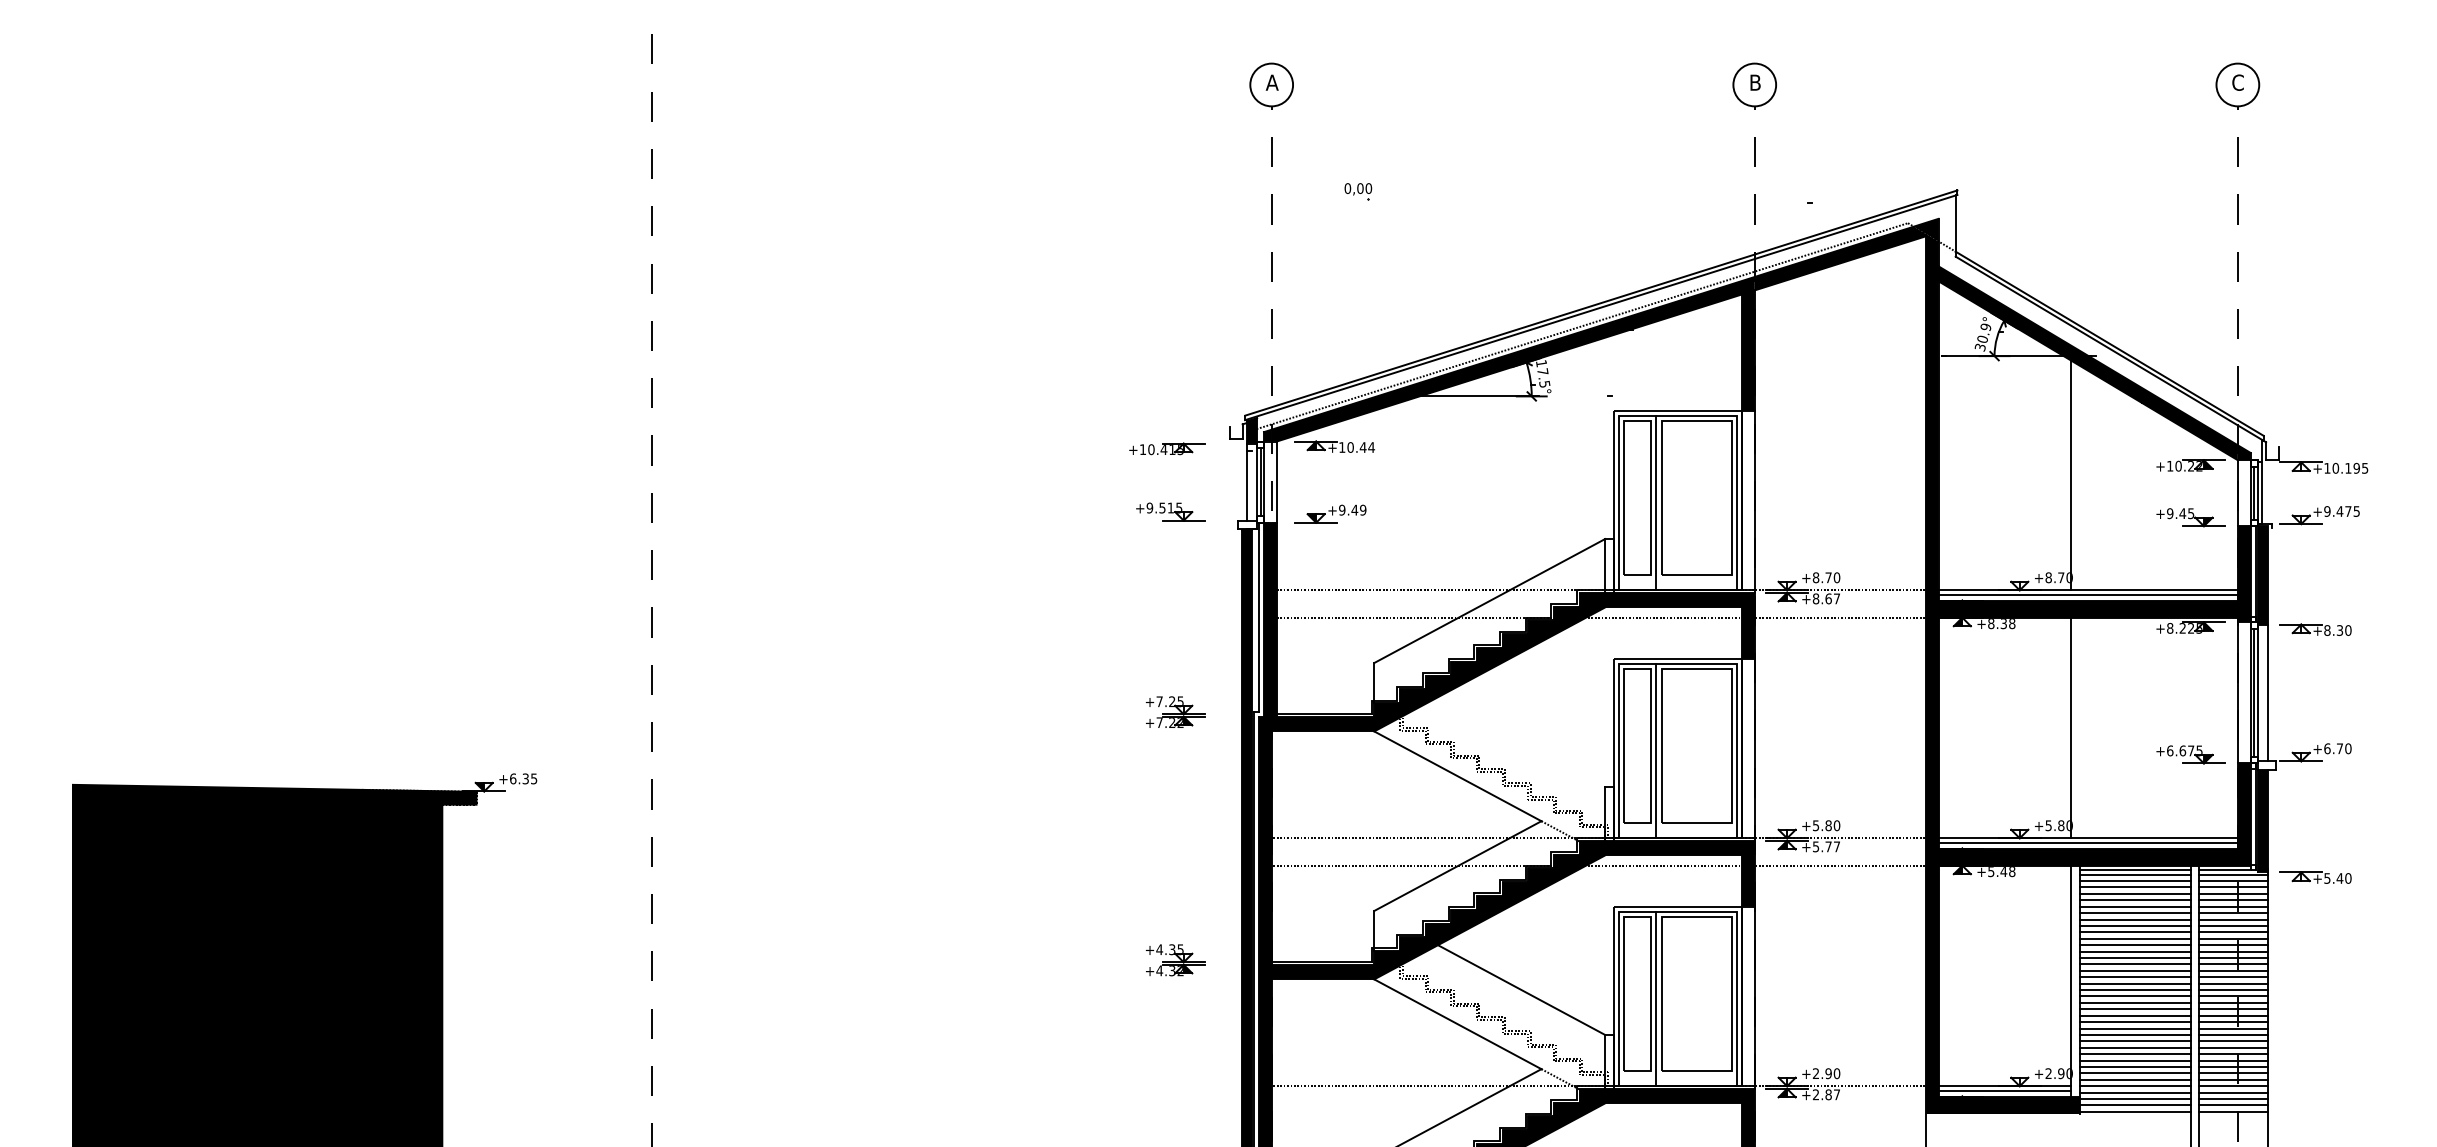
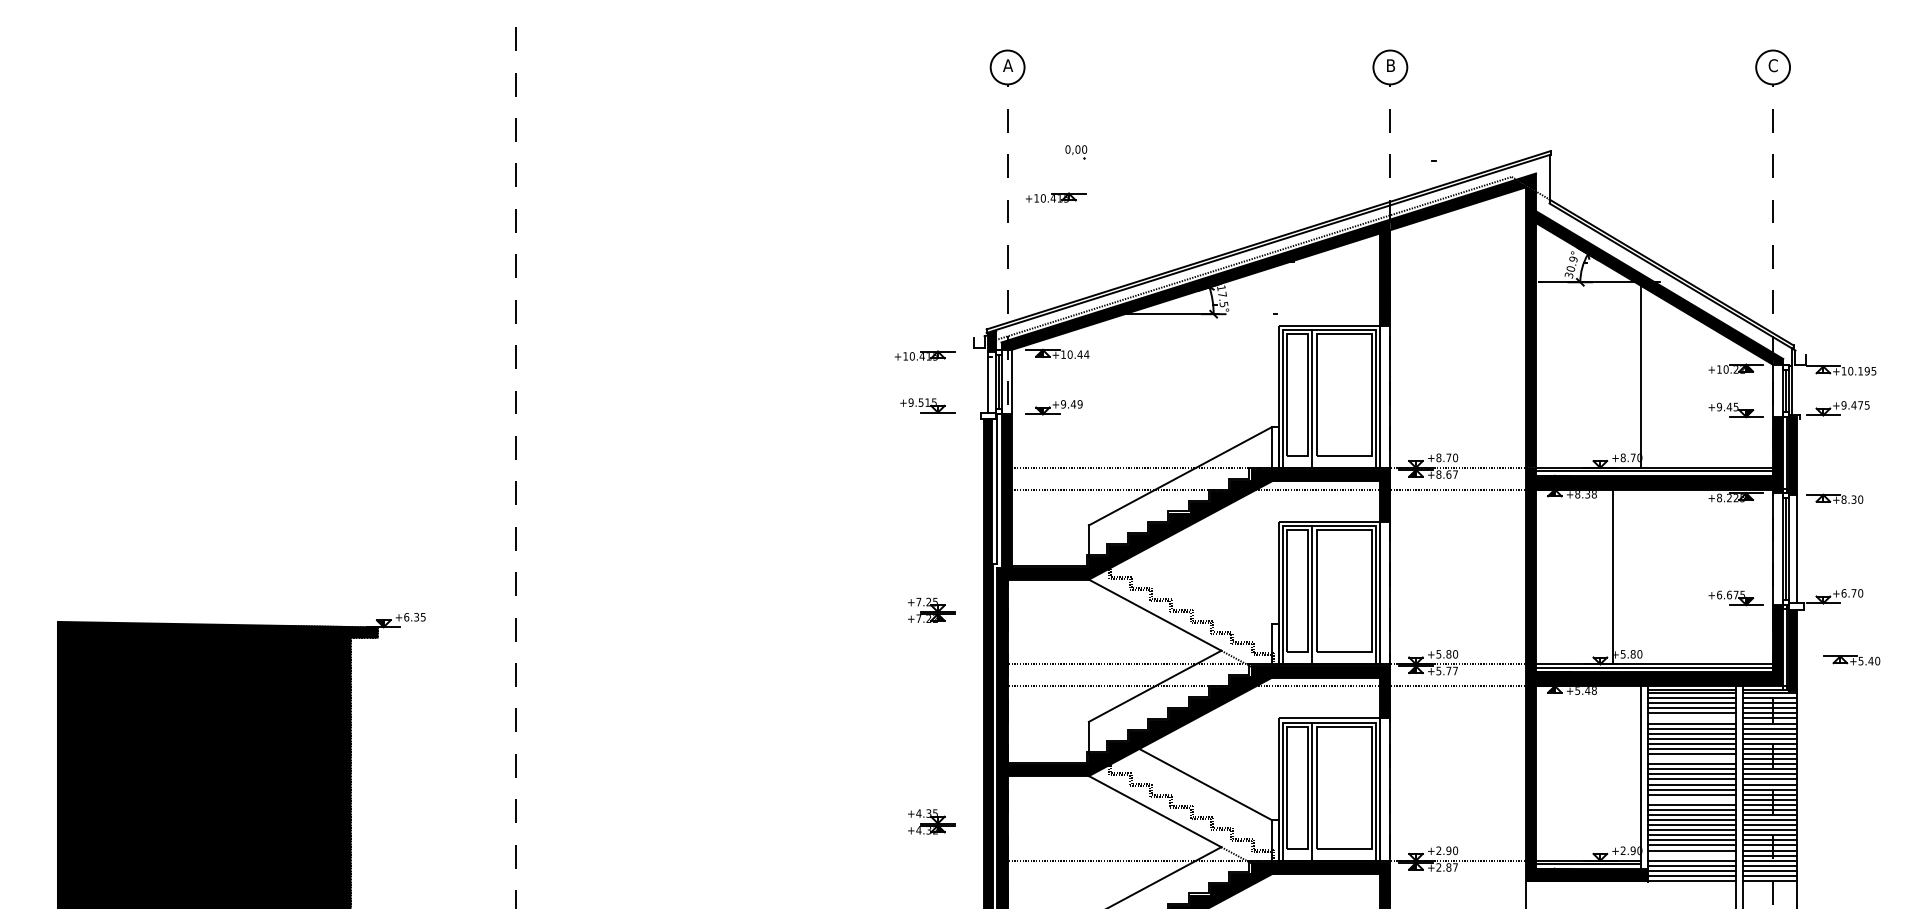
part: (1333, 249) -> (1056, 197), added
part: (1175, 711) -> (931, 609), moved
line: (2071, 727) -> (1613, 576), moved
part: (2315, 877) -> (1851, 660), moved
line: (2134, 906) -> (1691, 718), removed
line: (2134, 958) -> (1691, 759), removed
part: (1175, 959) -> (931, 821), moved
line: (2134, 1008) -> (1691, 799), removed
line: (2134, 1079) -> (1691, 855), removed

